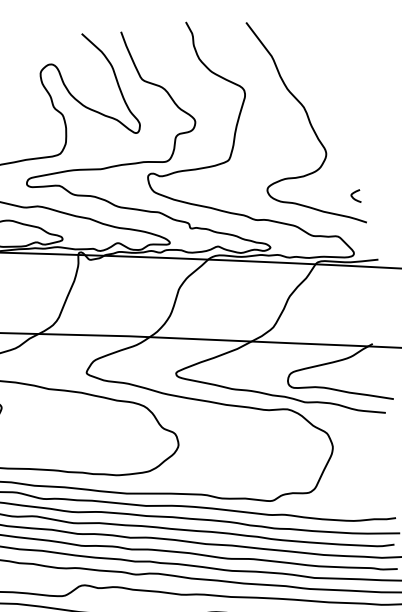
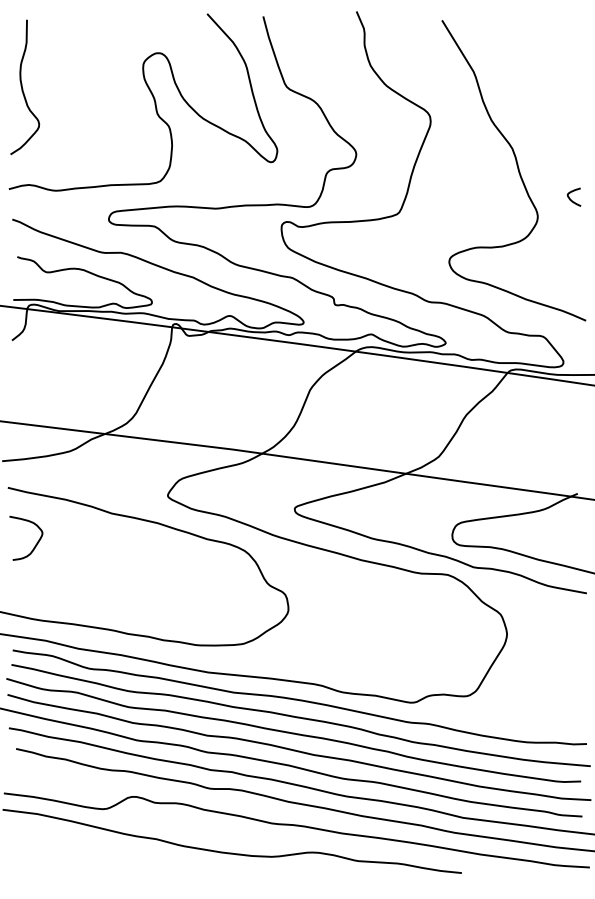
curve: (353, 197) -> (570, 198), moved

